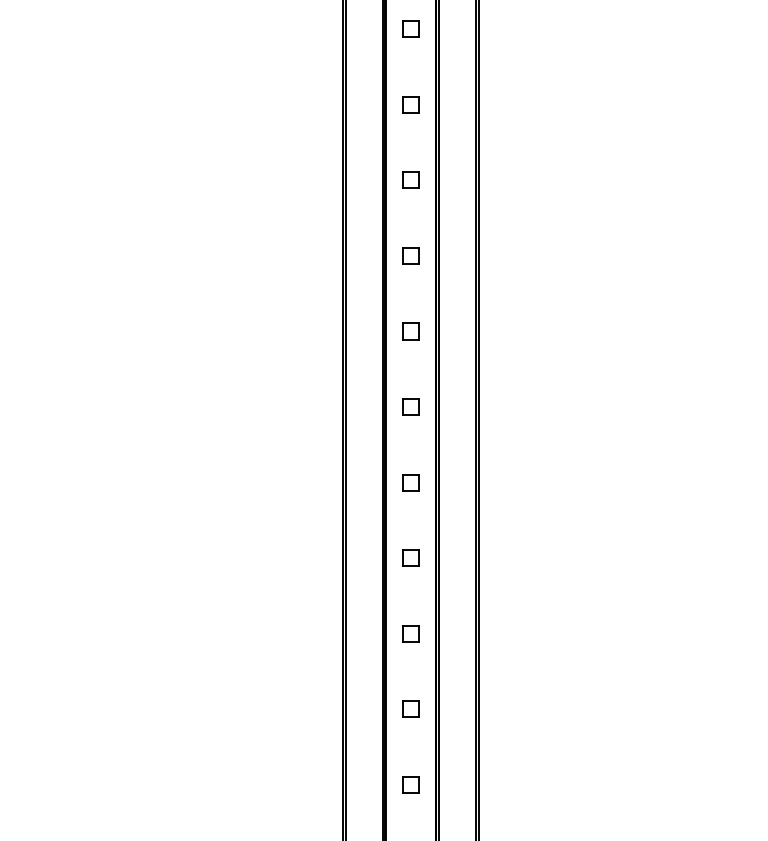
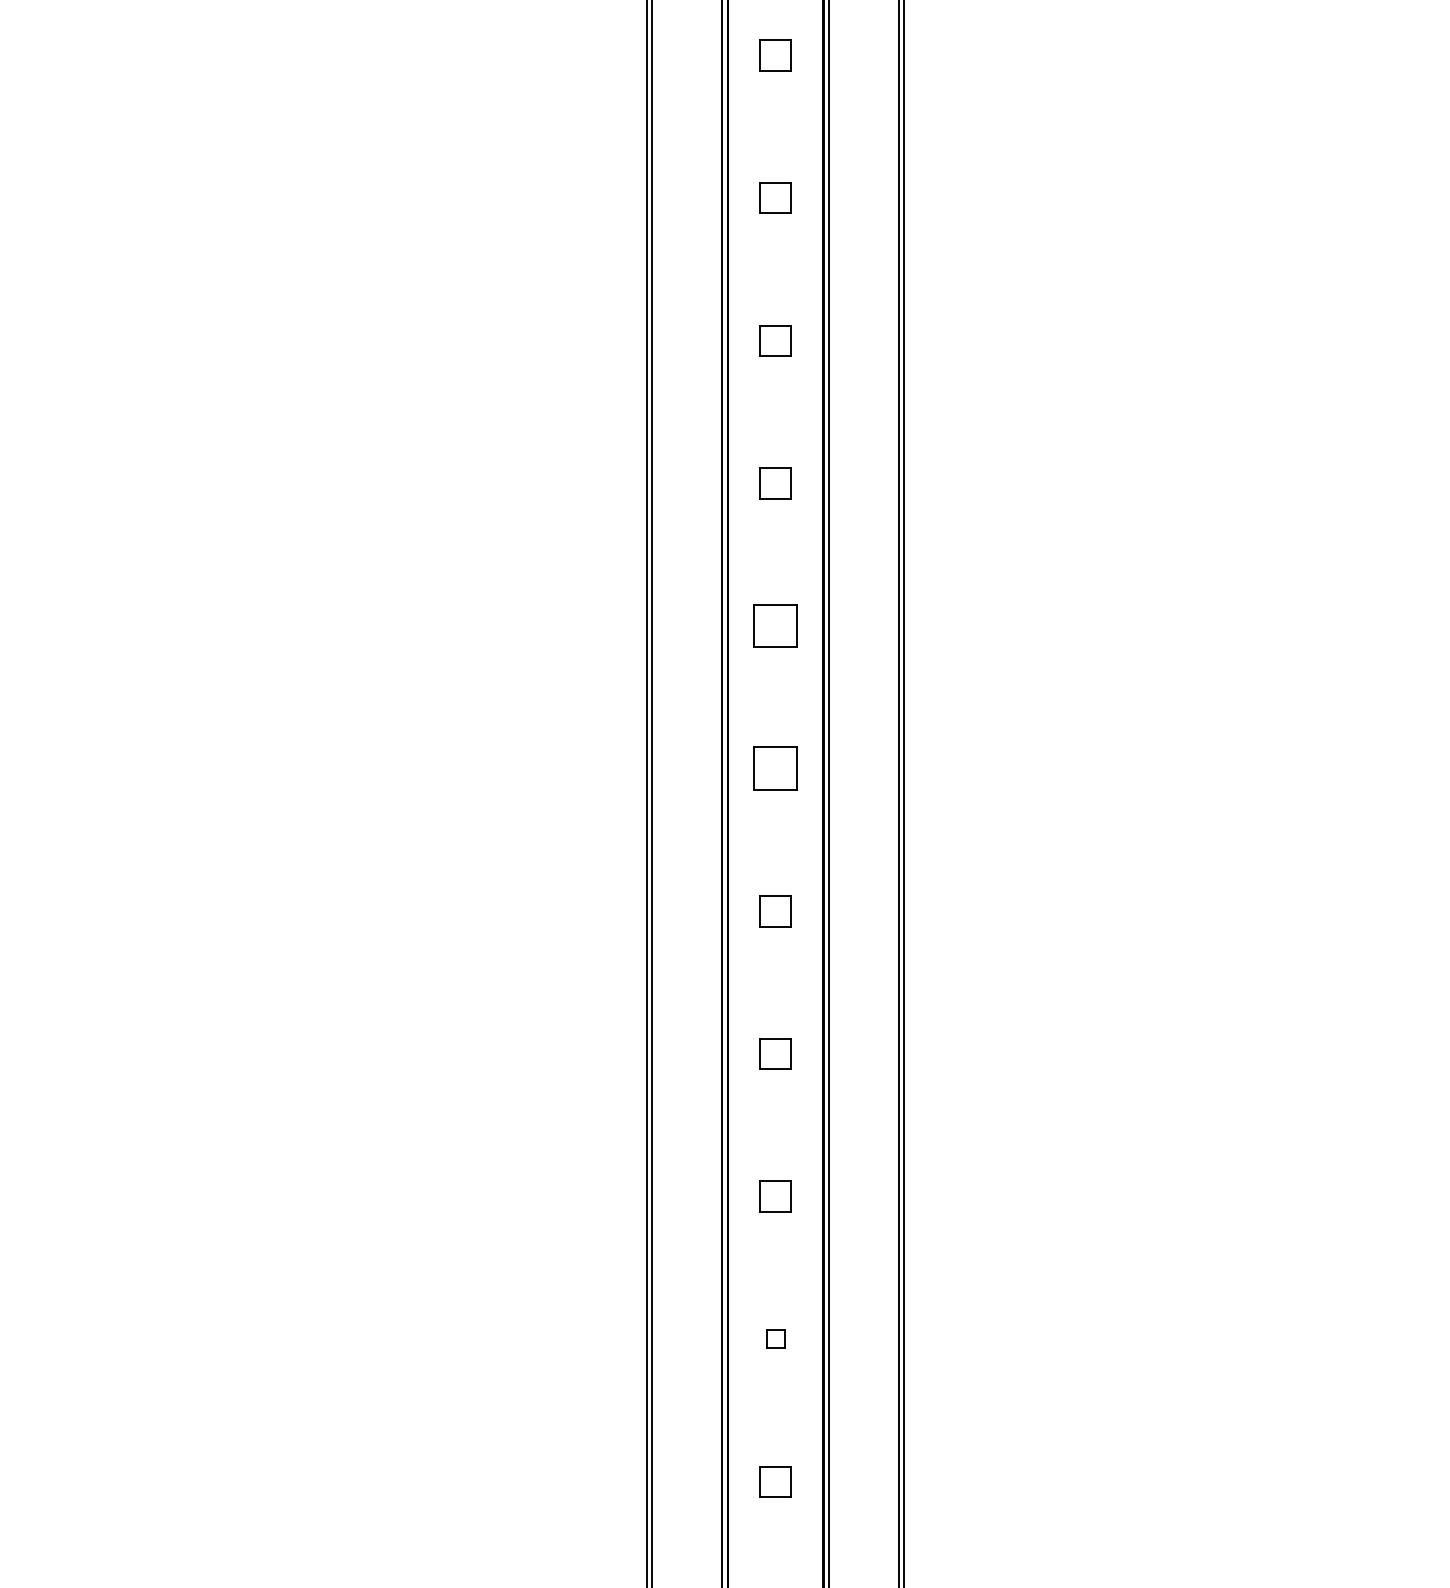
part: (410, 331) -> (775, 625), size x1.4
part: (410, 406) -> (775, 767), size x1.4
part: (410, 708) -> (775, 1337), size x0.6

